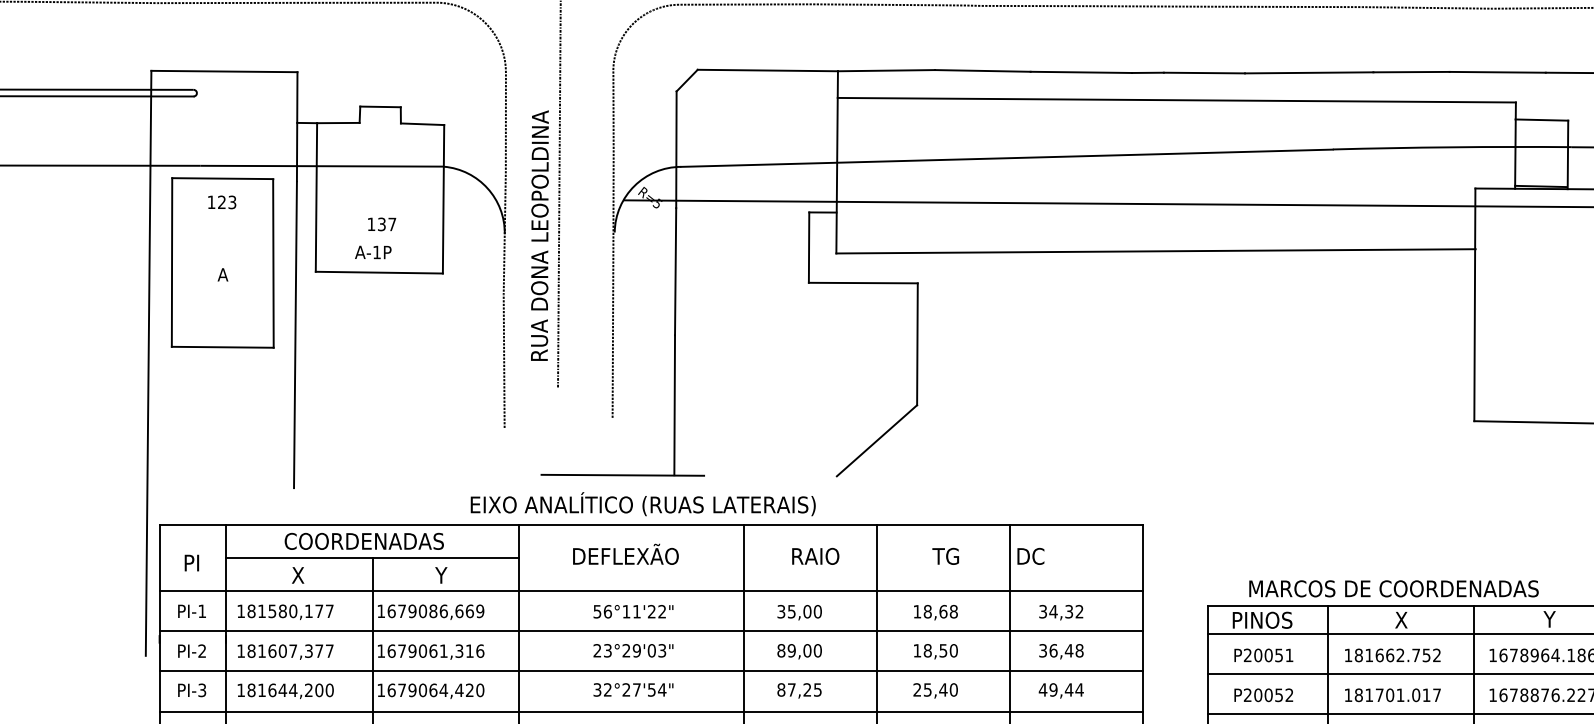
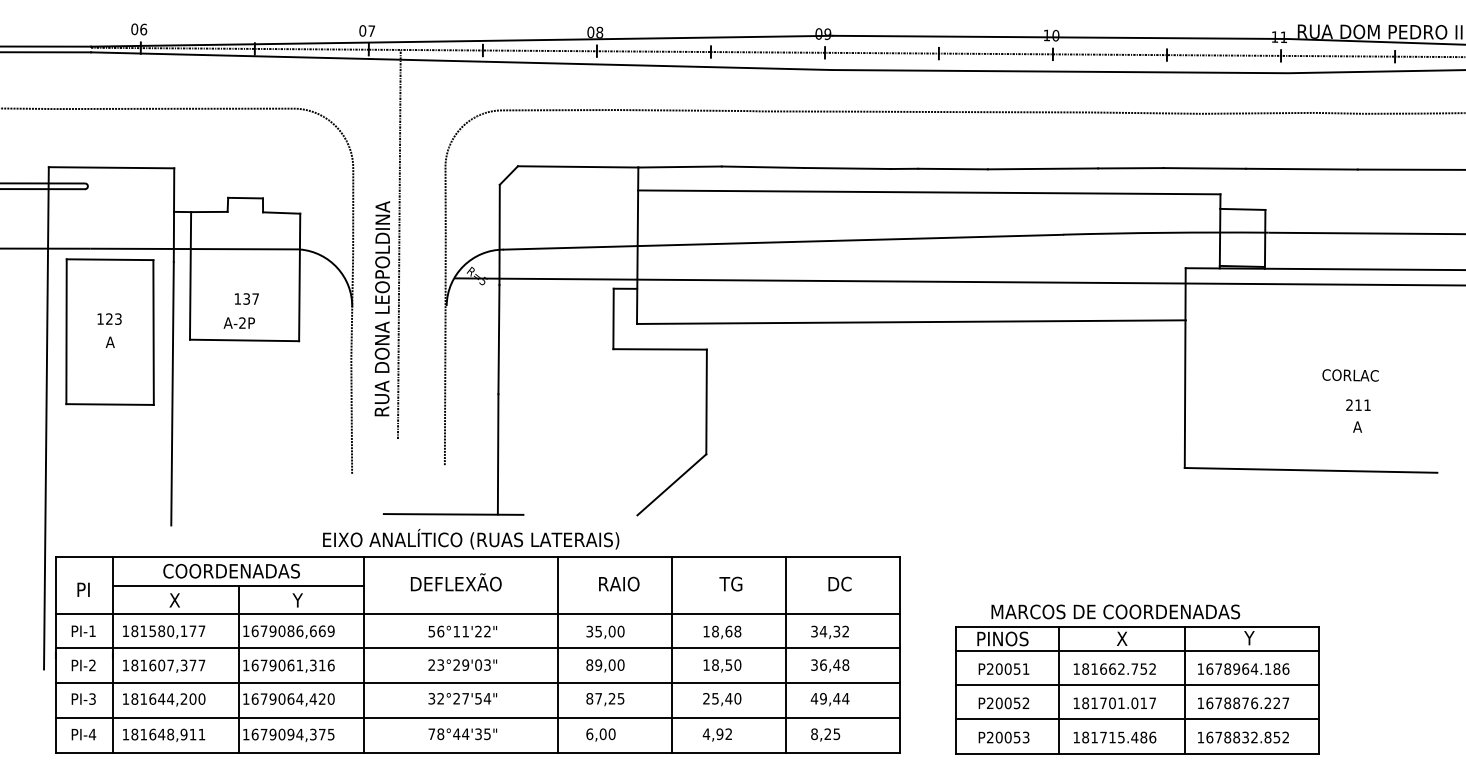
text: (222, 201) -> (109, 318), moved
text: (376, 251) -> (242, 322), A-1P -> A-2P
text: (1030, 555) -> (839, 583), moved

